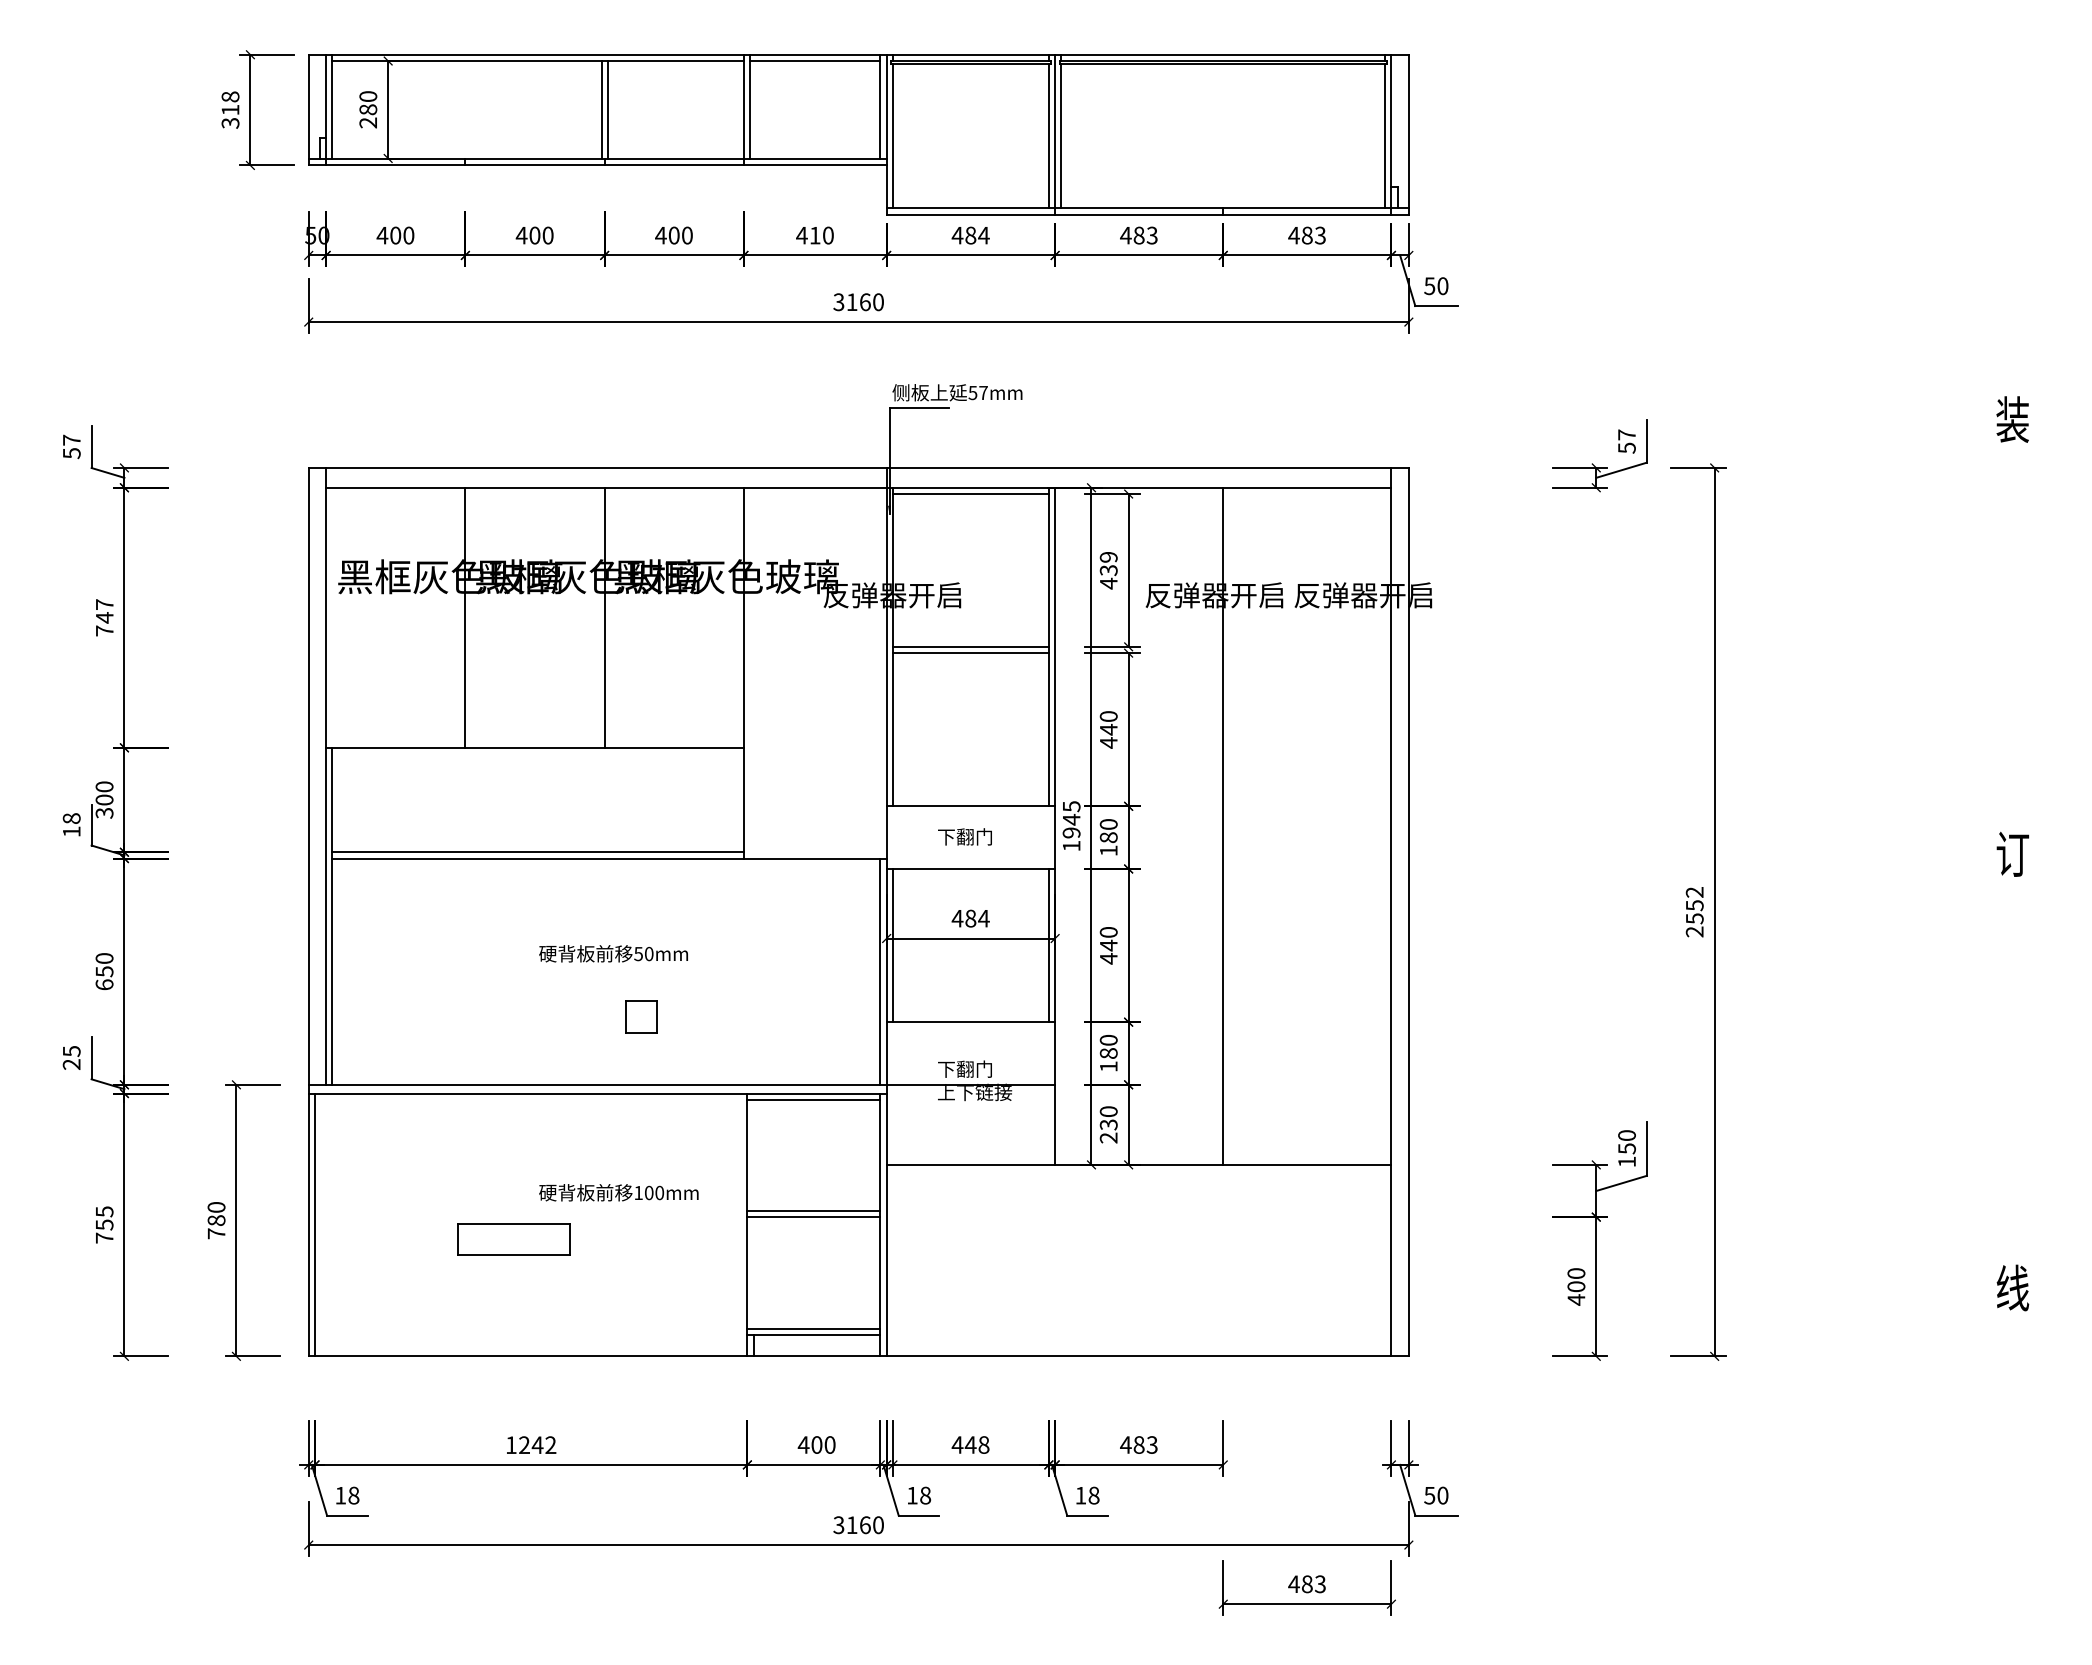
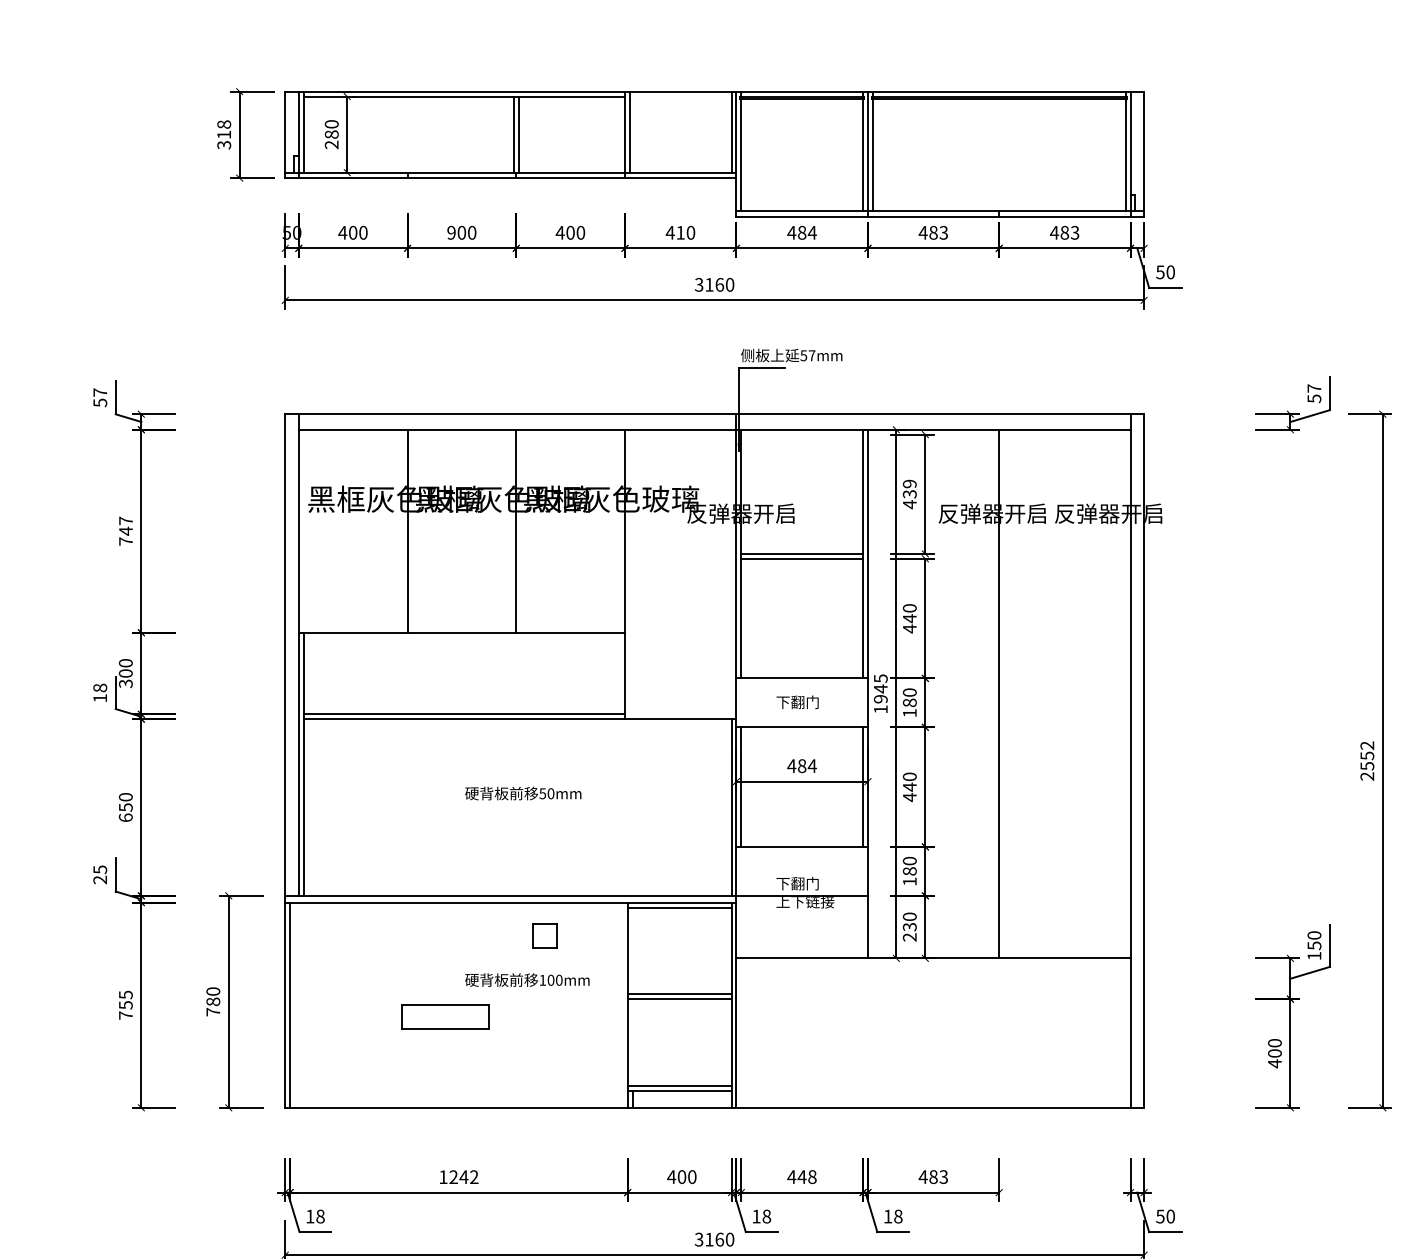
line: (815, 61) -> (680, 96), removed
text: (521, 235) -> (451, 232), 400 -> 900
line: (970, 494) -> (801, 434), removed
part: (641, 1016) -> (545, 935), moved

